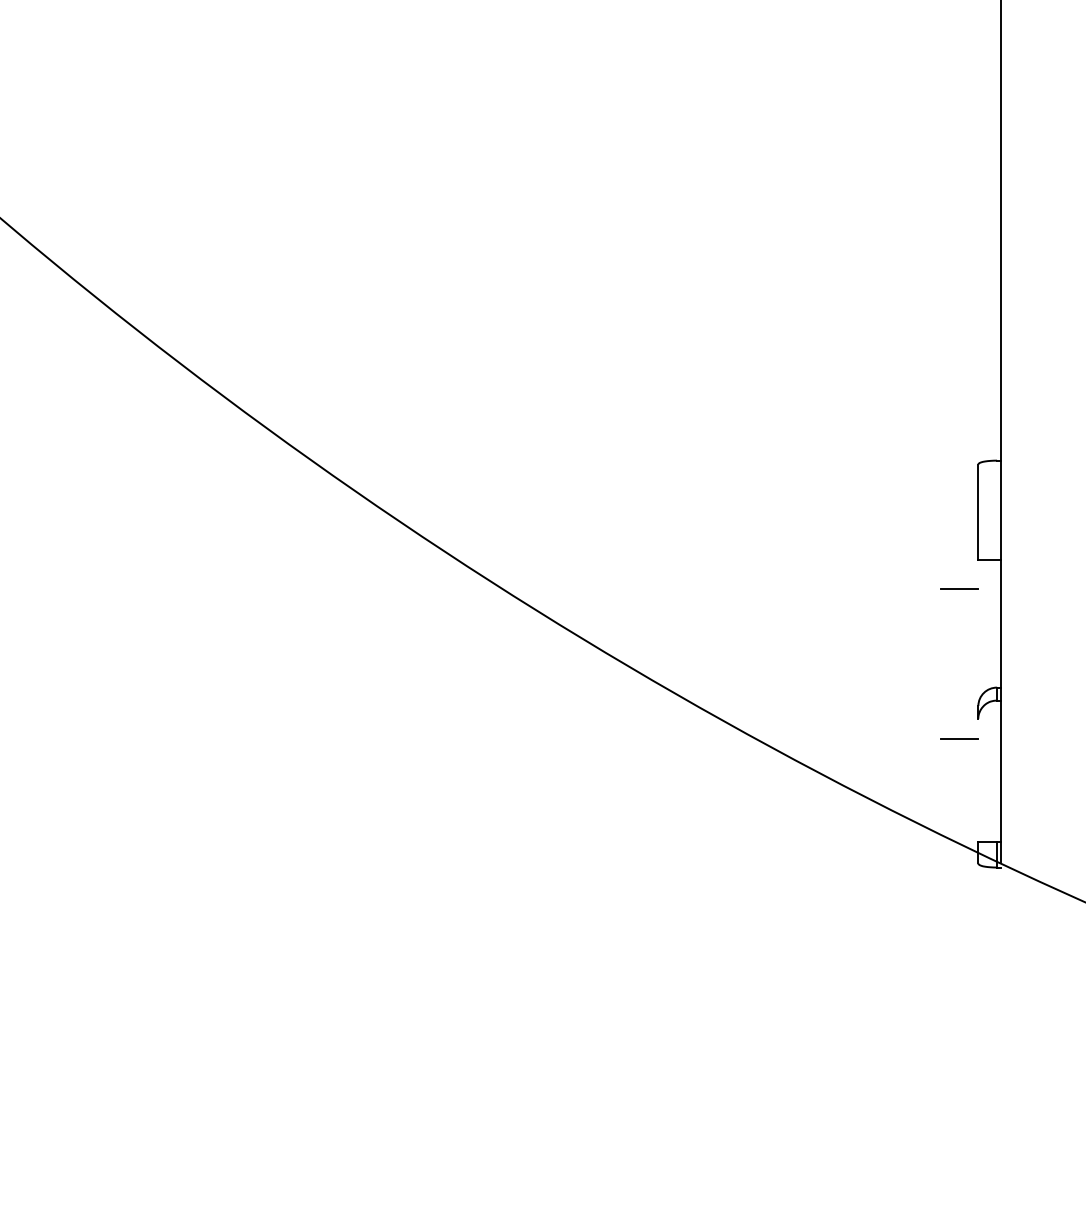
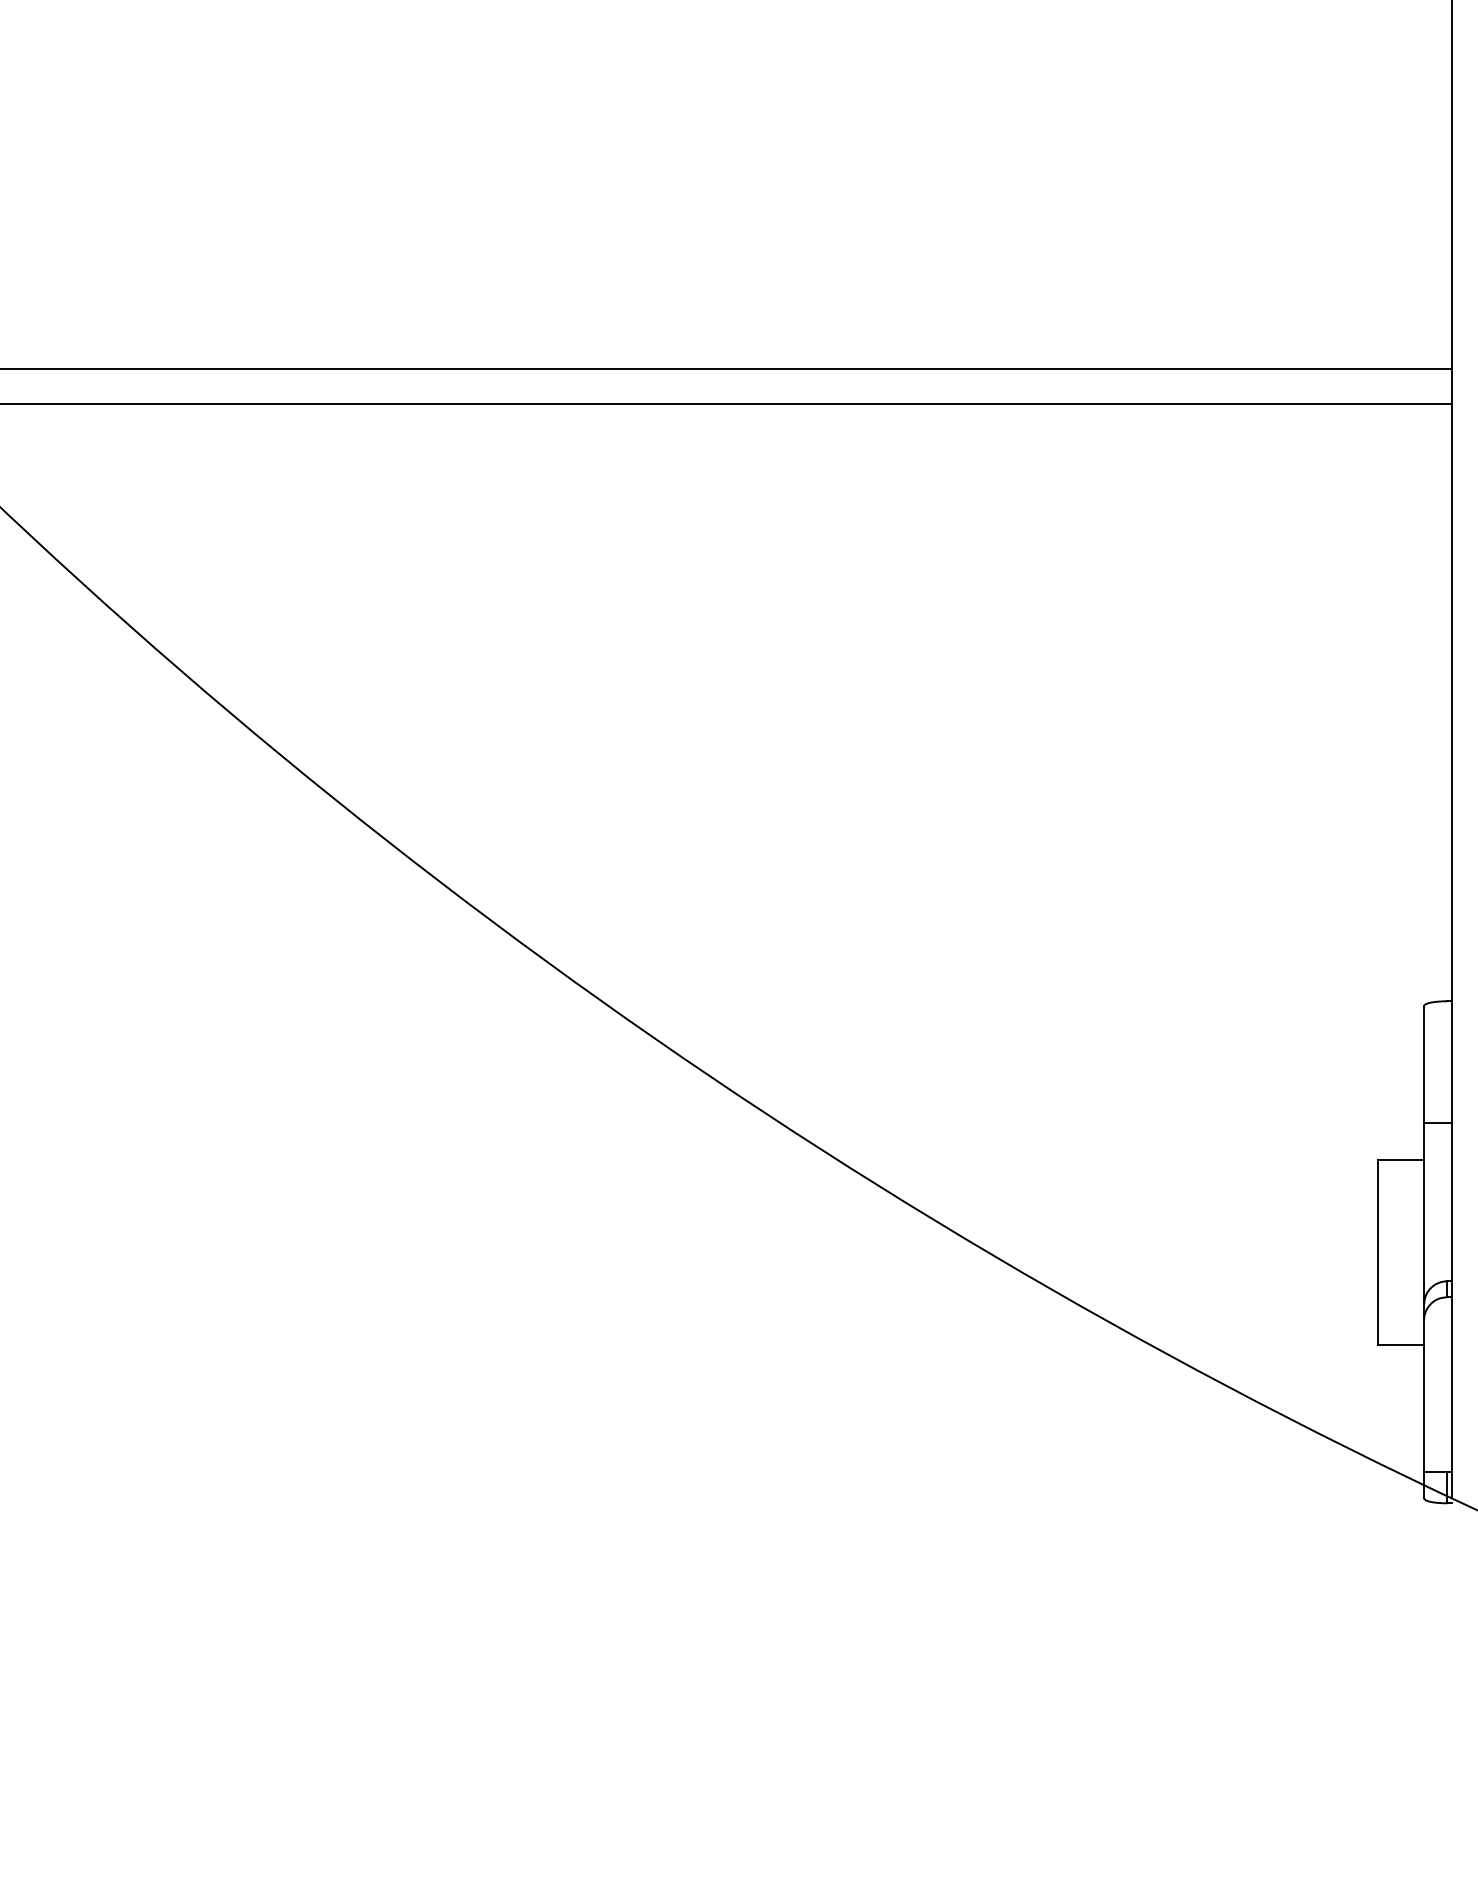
line: (978, 632) -> (1424, 1213), added
line: (940, 664) -> (1377, 1252), added
line: (978, 780) -> (1424, 1395), added

